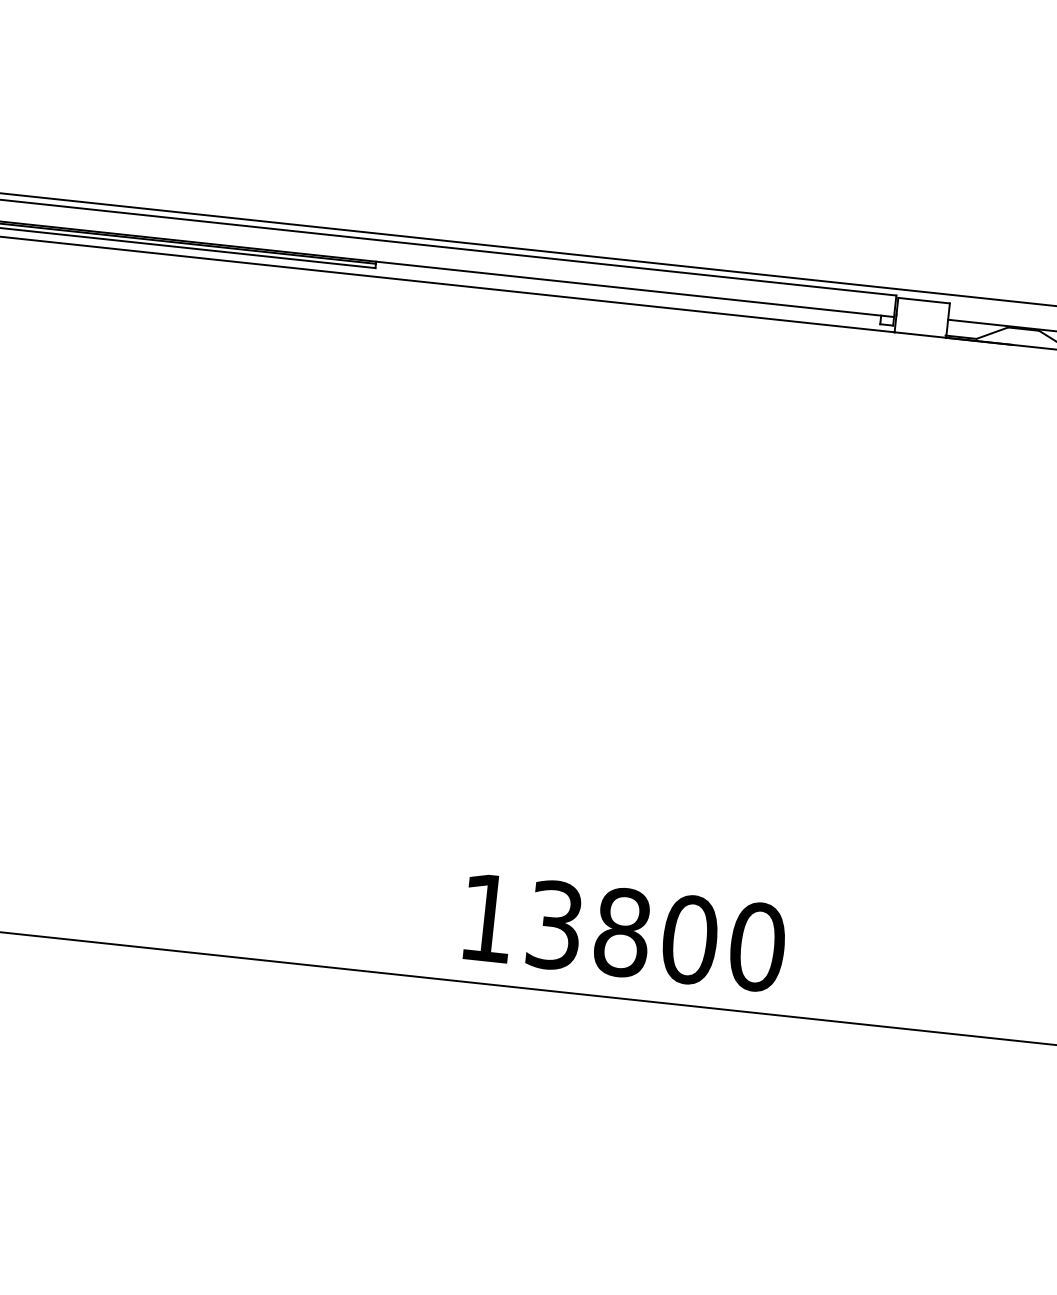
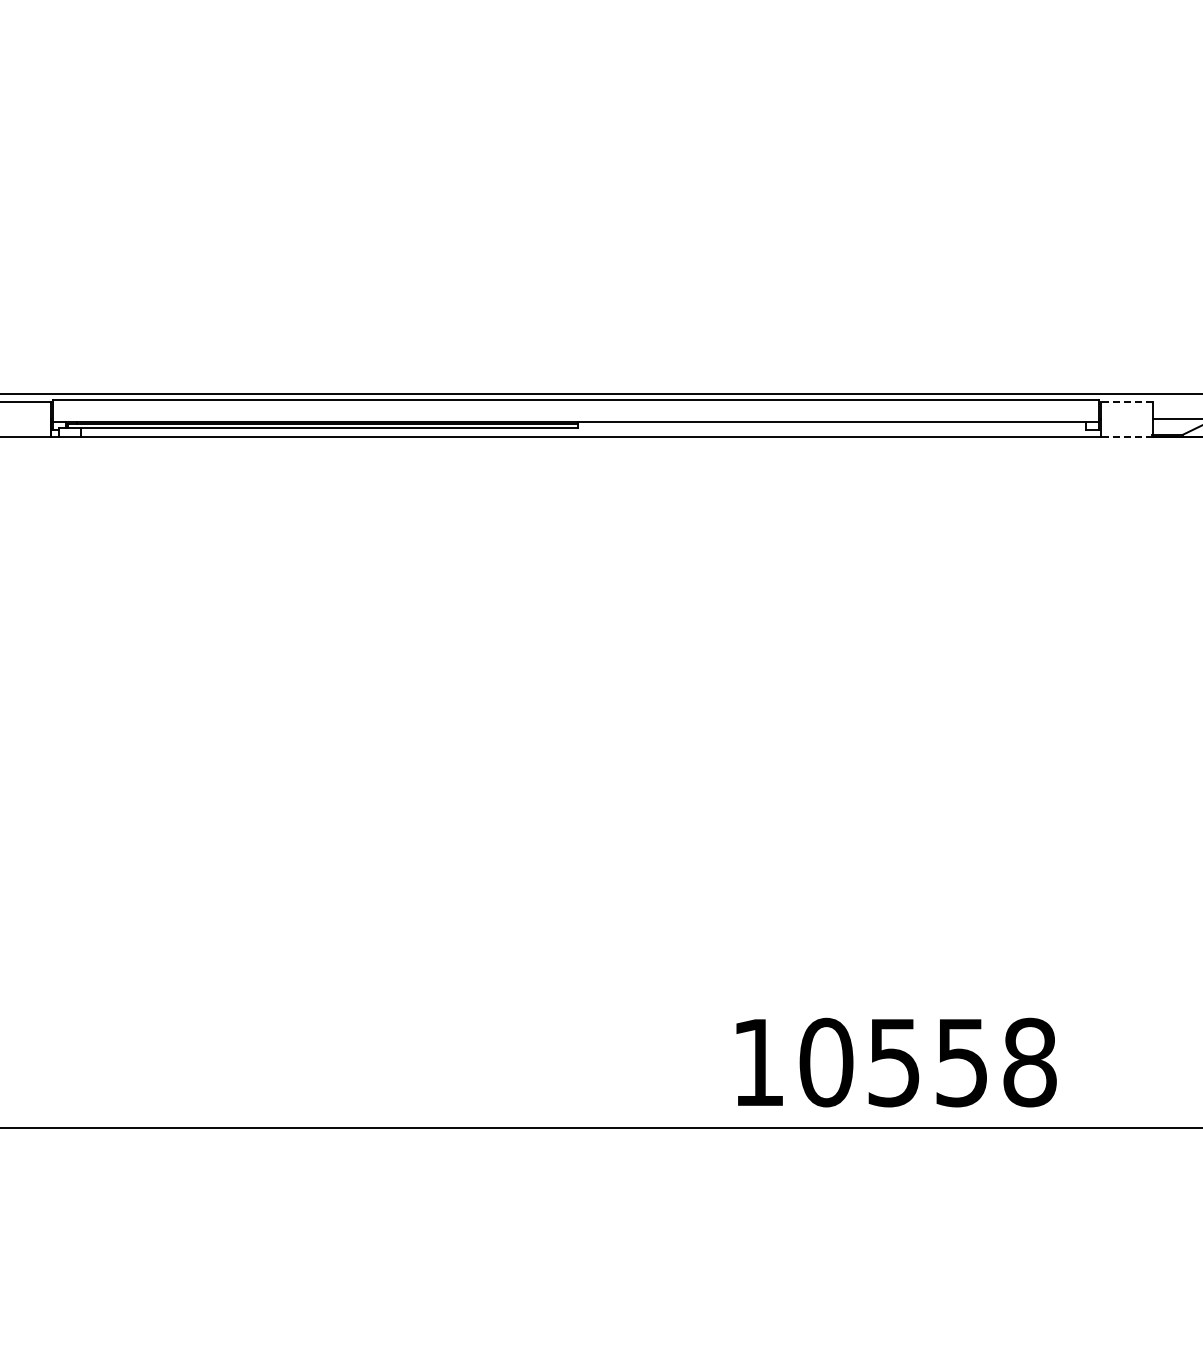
line: (924, 301) -> (1127, 402), solid -> dashed
line: (920, 334) -> (1127, 436), solid -> dashed
text: (655, 936) -> (927, 1062), 13800 -> 10558

